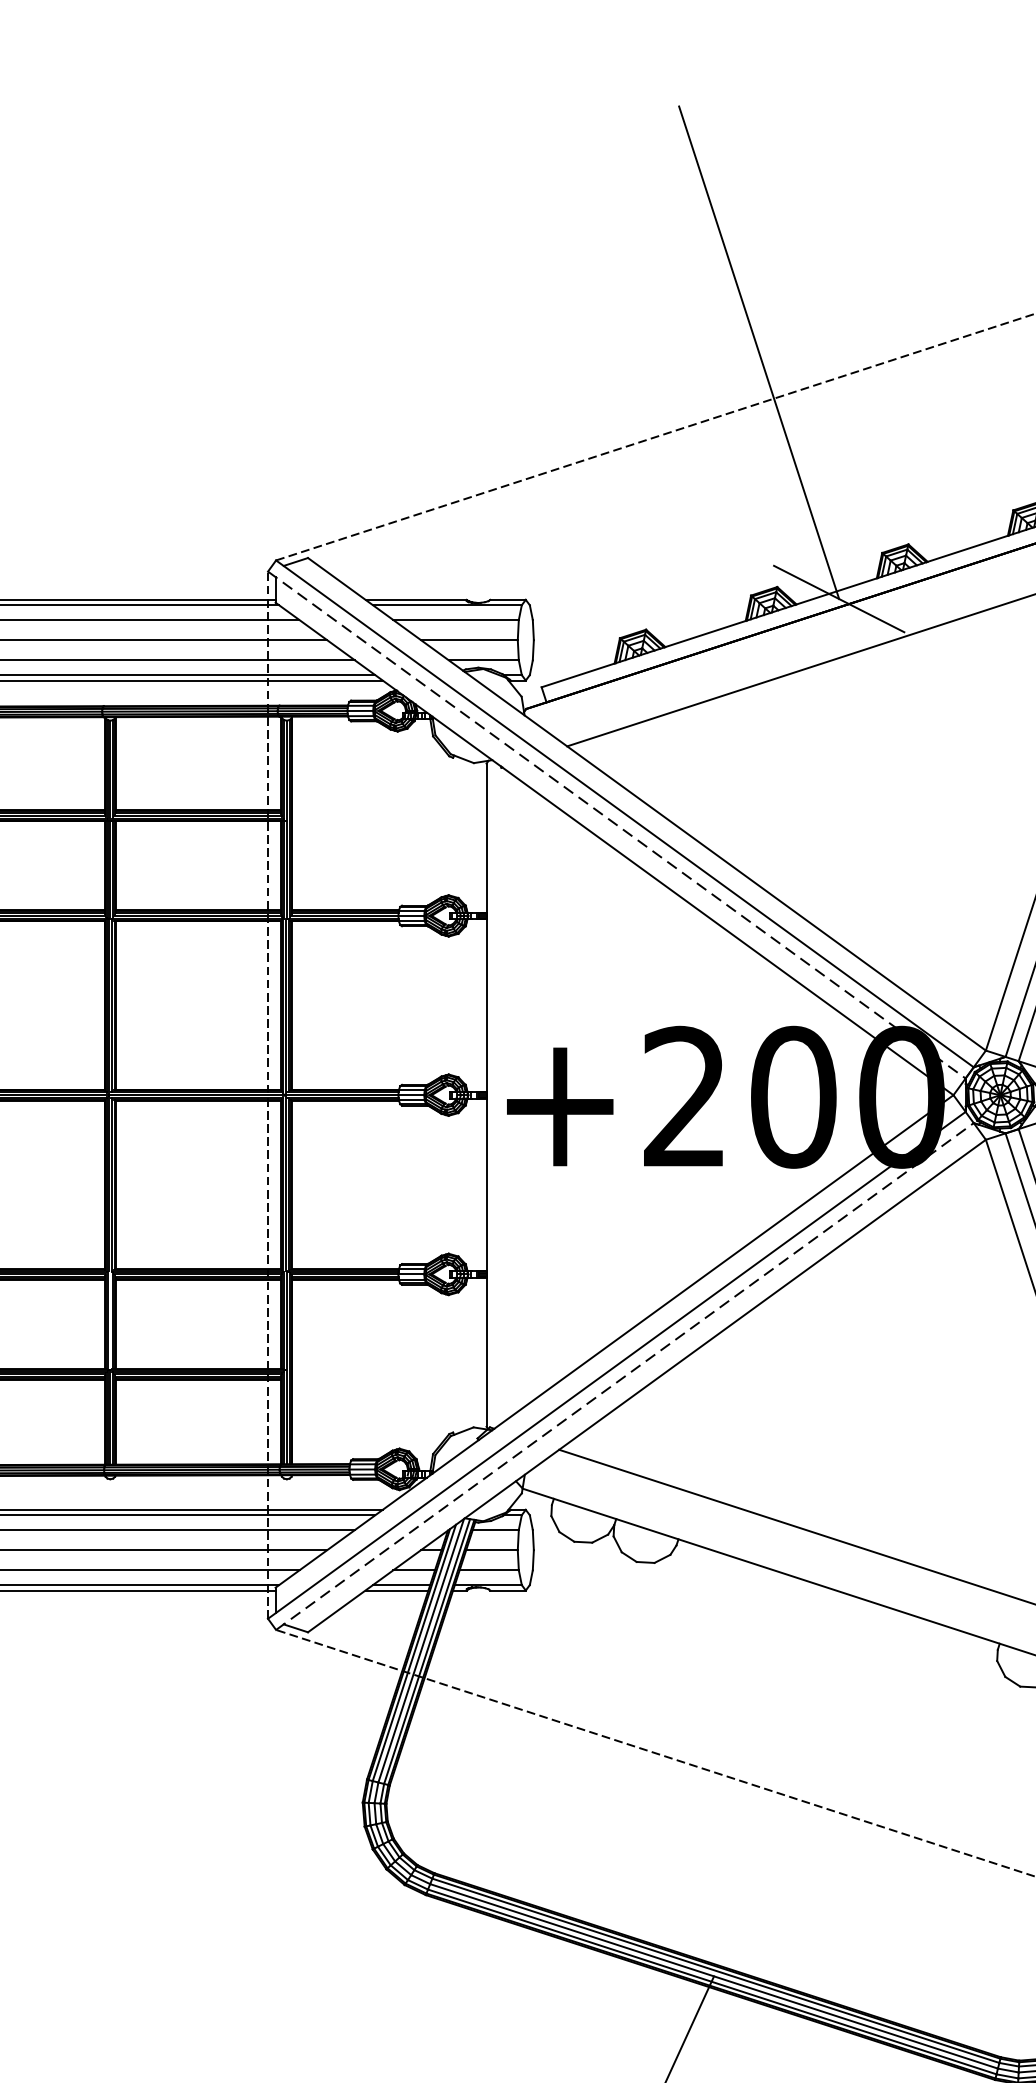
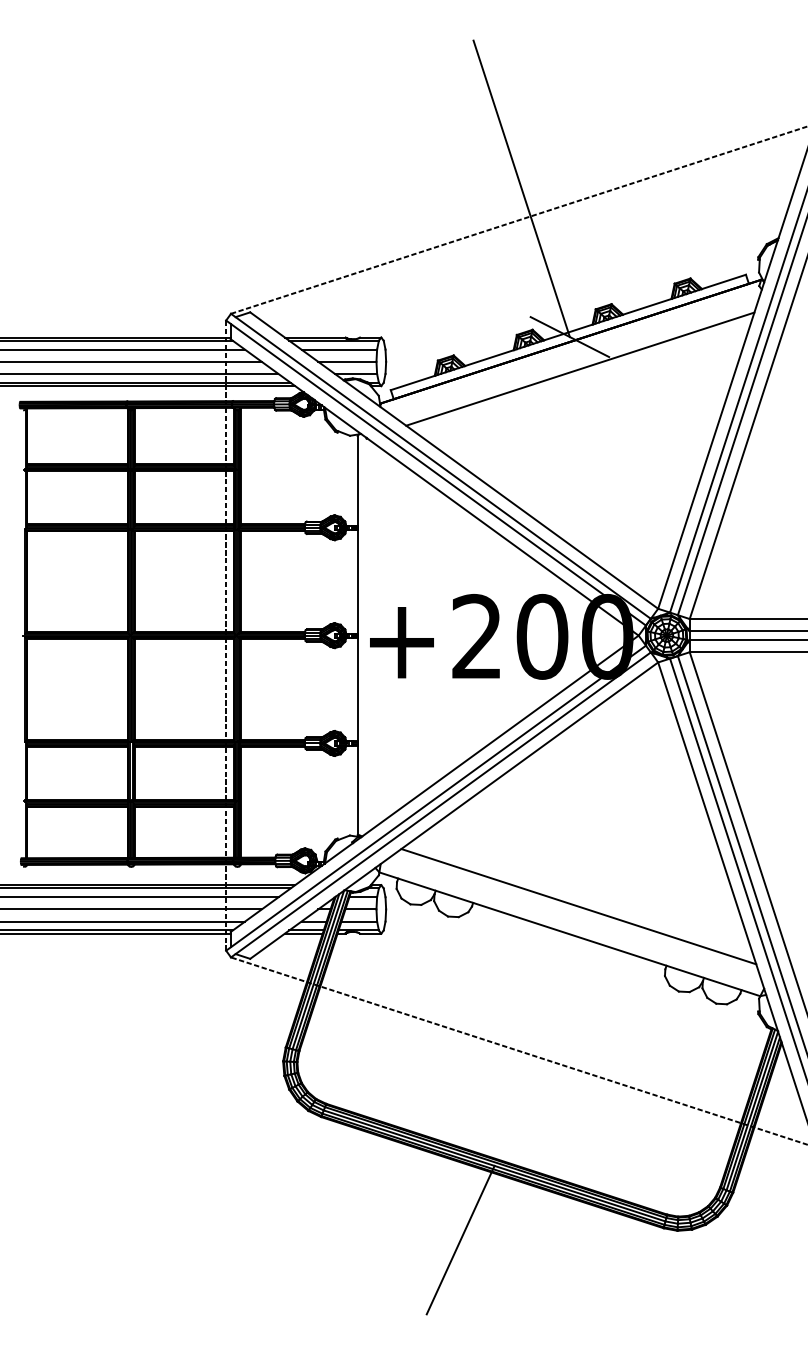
line: (617, 825) -> (436, 473), dashed -> solid
line: (625, 1375) -> (441, 804), dashed -> solid

